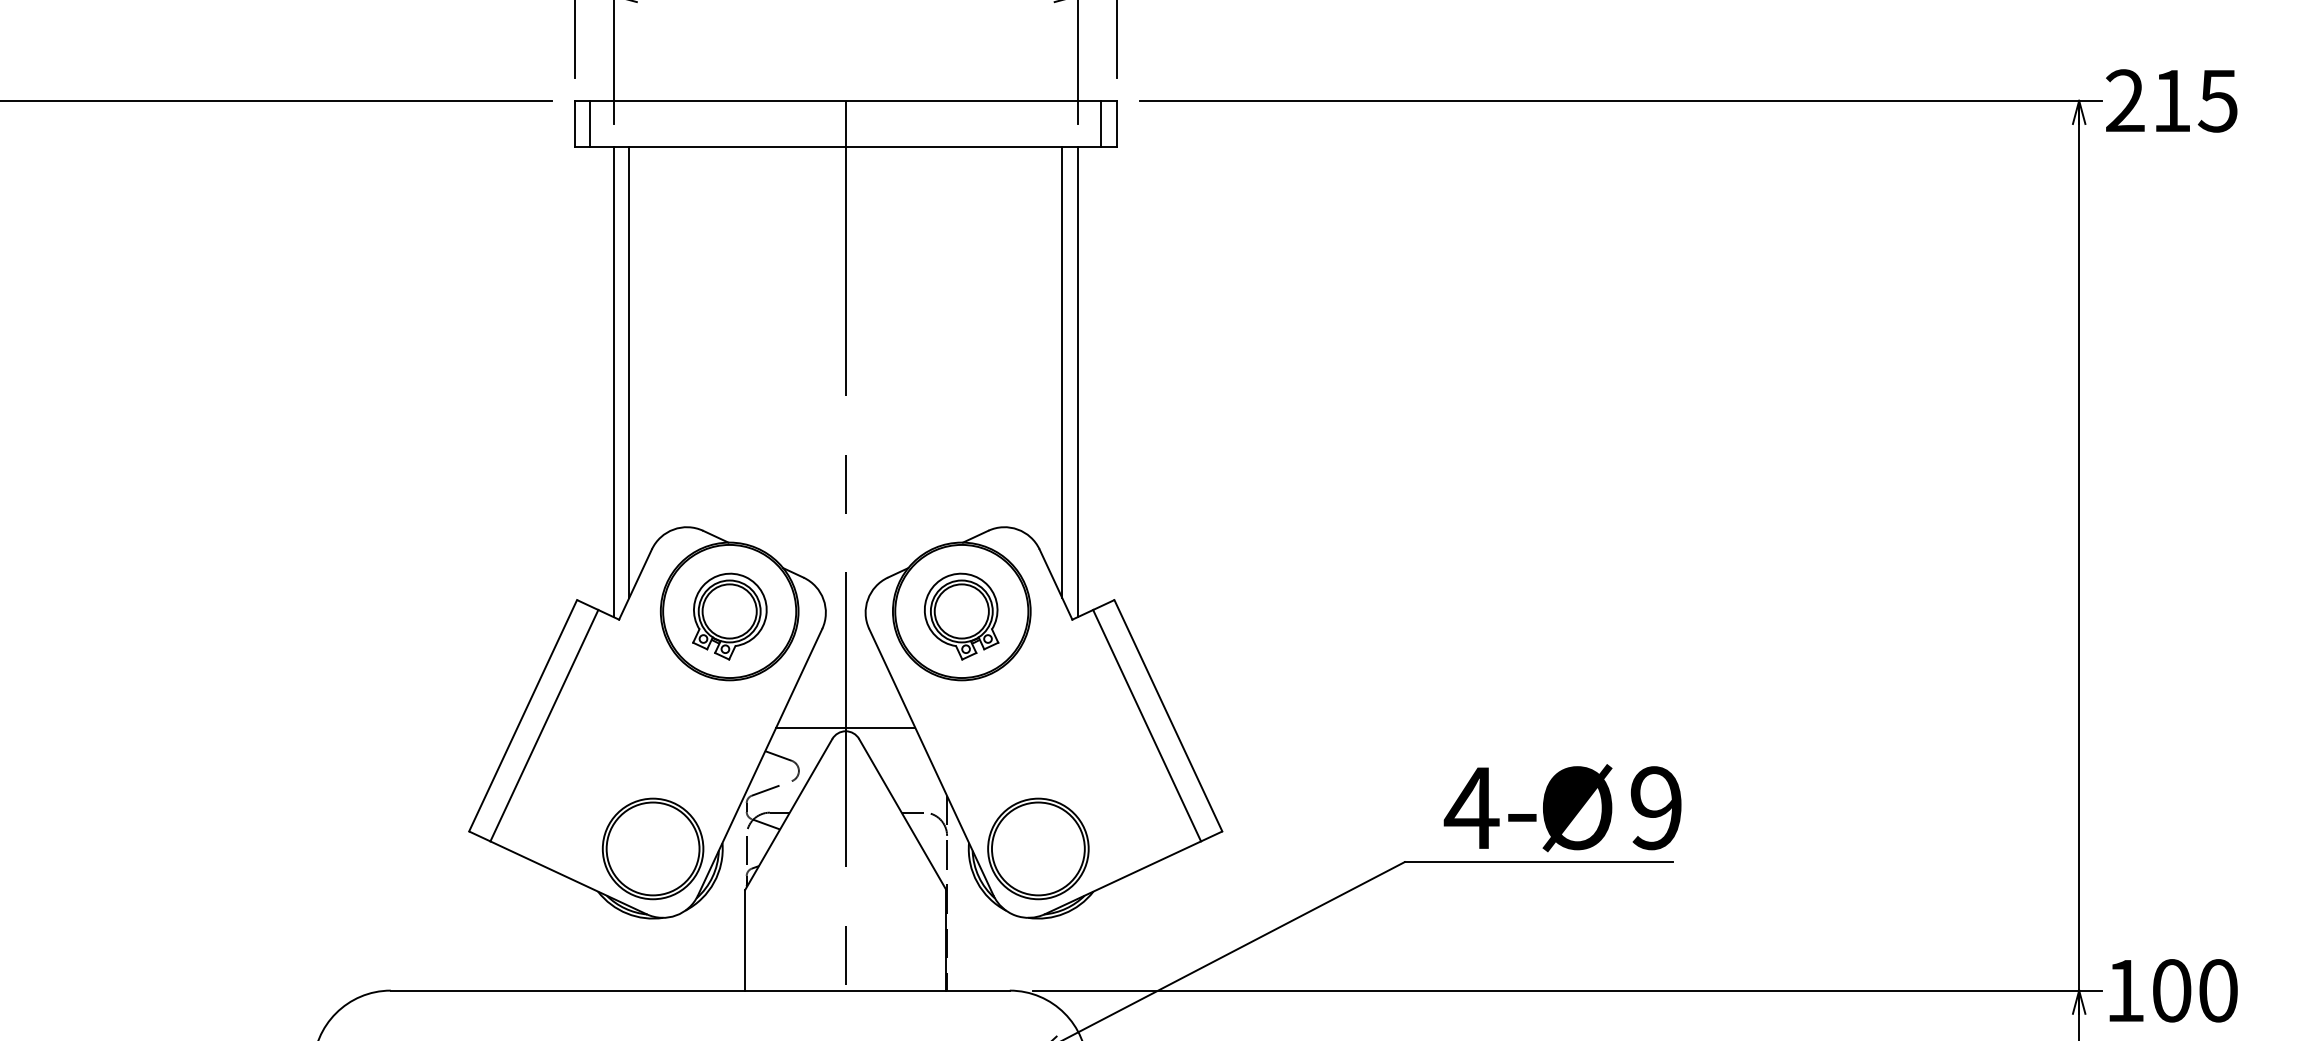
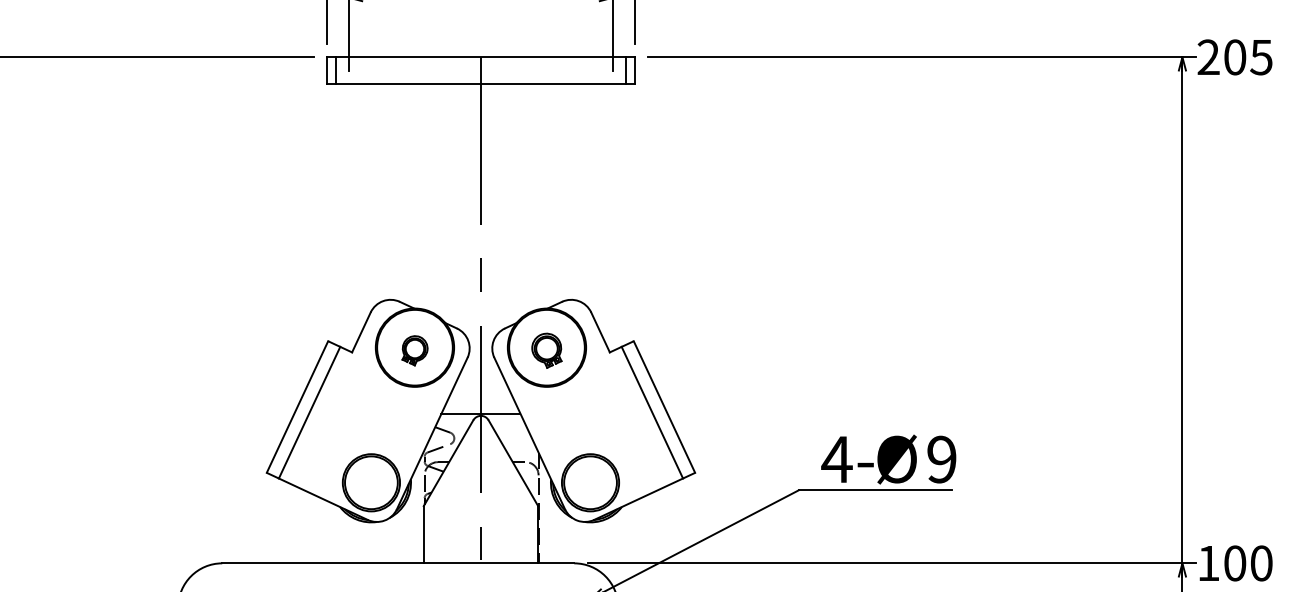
text: (2172, 101) -> (1235, 57), 215 -> 205
line: (628, 371) -> (357, 211), removed
line: (1062, 371) -> (604, 211), removed
line: (612, 380) -> (348, 216), removed
line: (1078, 380) -> (613, 216), removed
part: (728, 616) -> (414, 350), size x0.6
part: (960, 616) -> (546, 350), size x0.7

